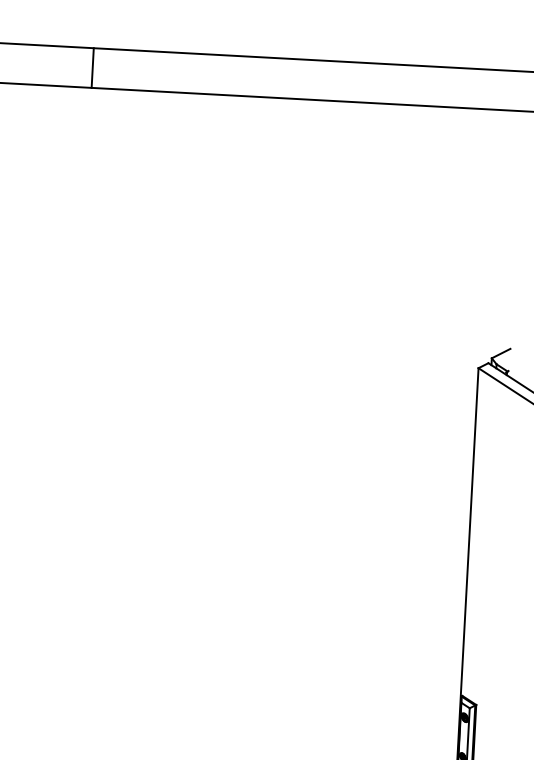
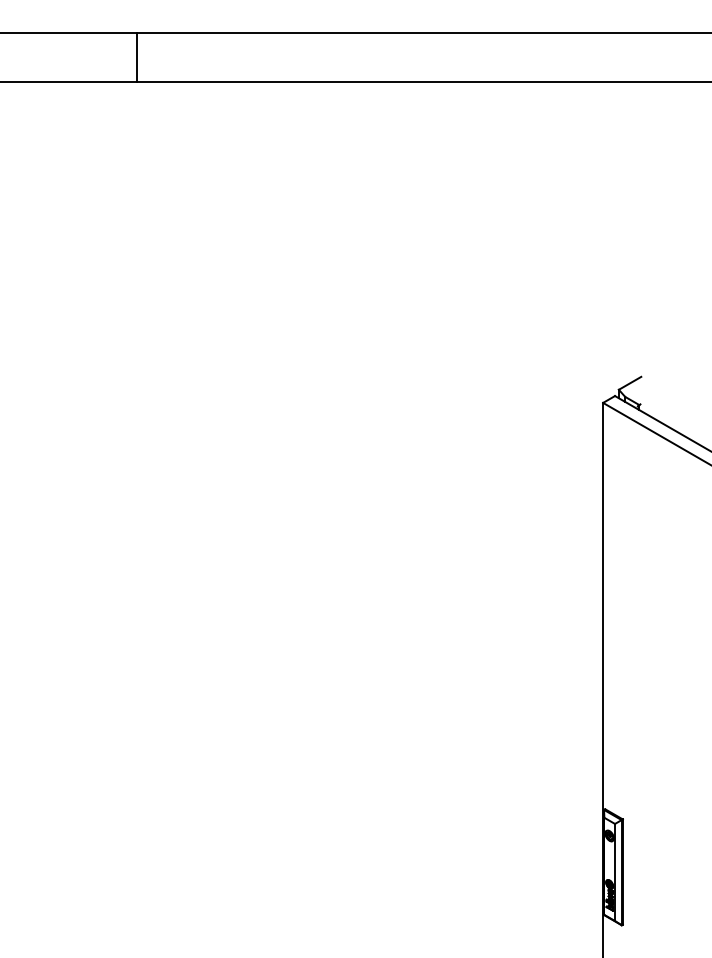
line: (93, 67) -> (137, 57), moved

